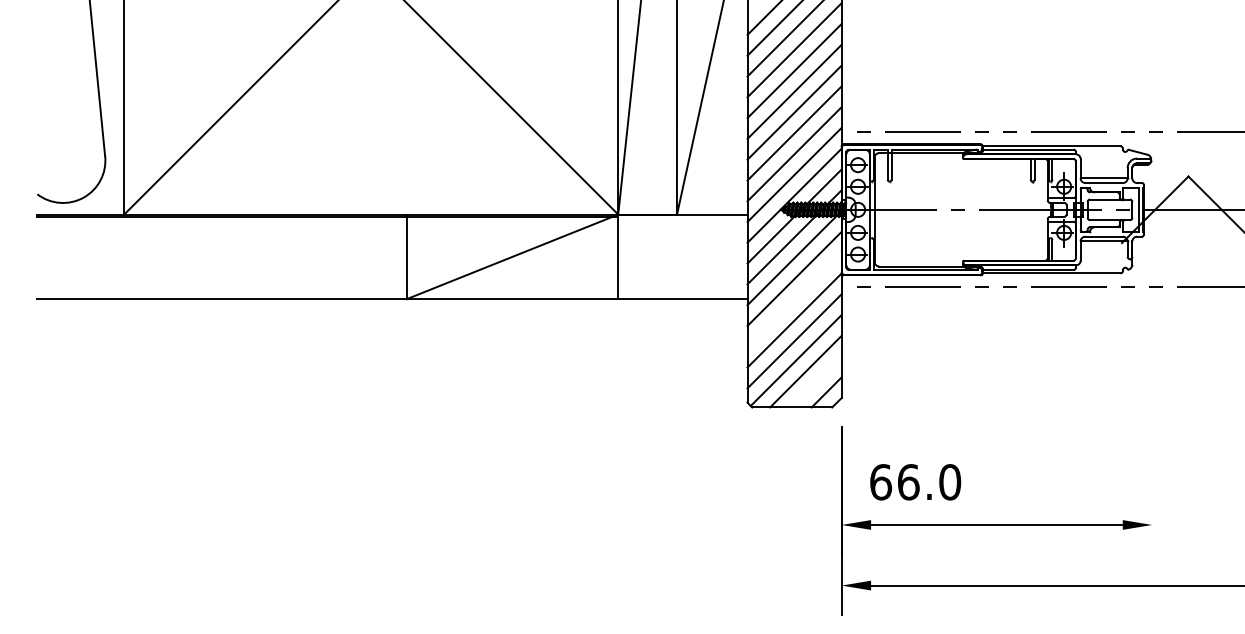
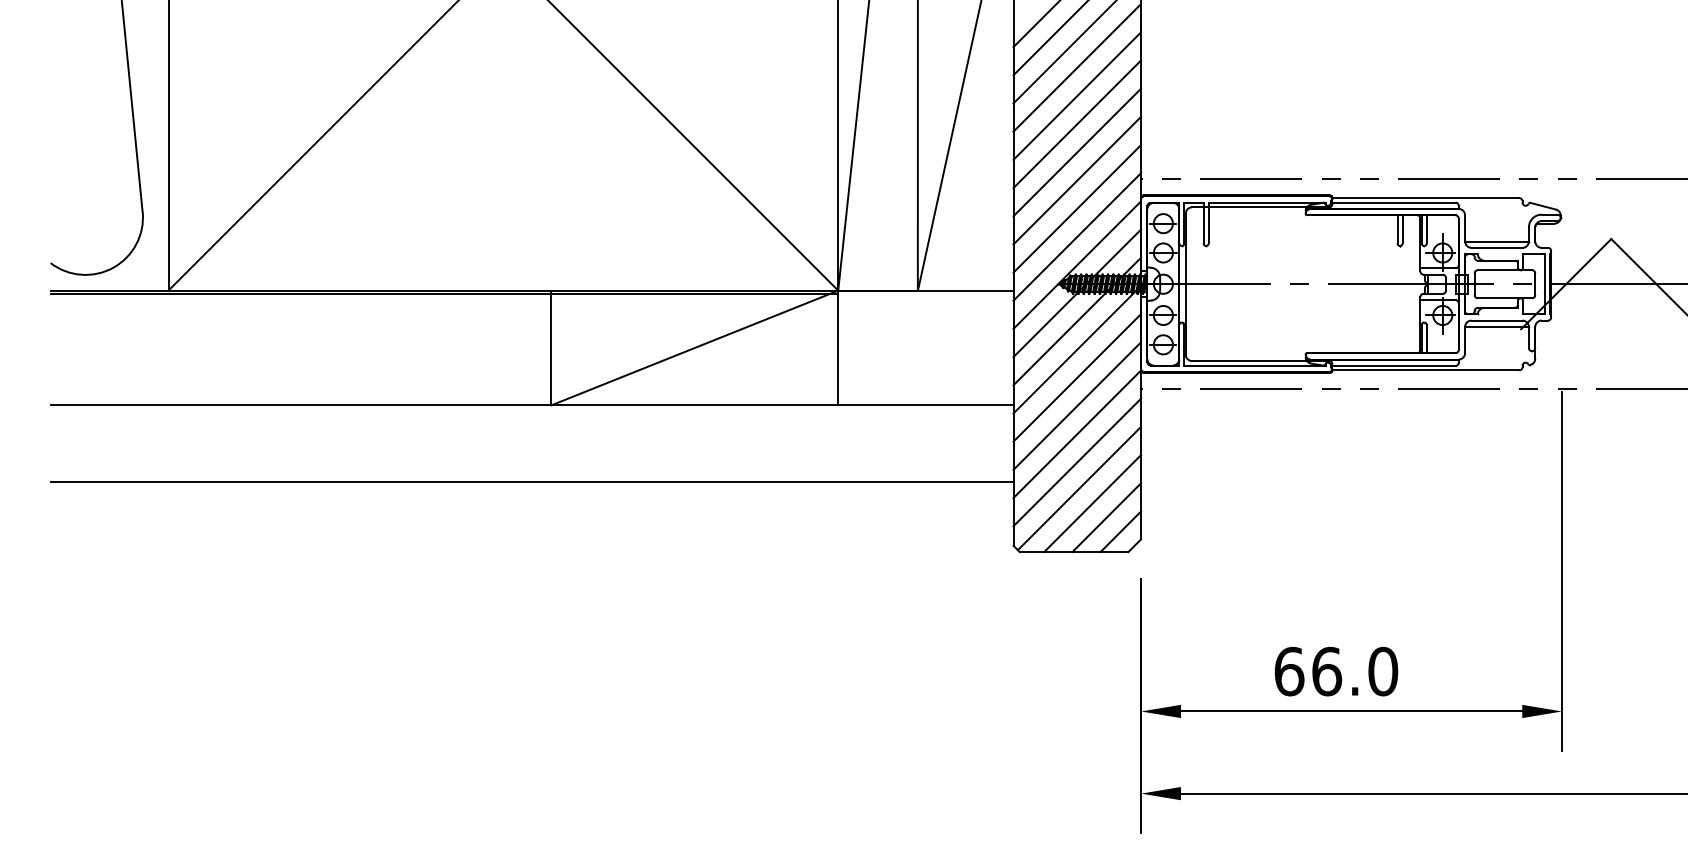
line: (794, 299) -> (1077, 405), added
line: (392, 355) -> (531, 481), added
line: (816, 381) -> (1106, 517), added
line: (1152, 421) -> (1562, 571), added
text: (915, 482) -> (1336, 671), moved

